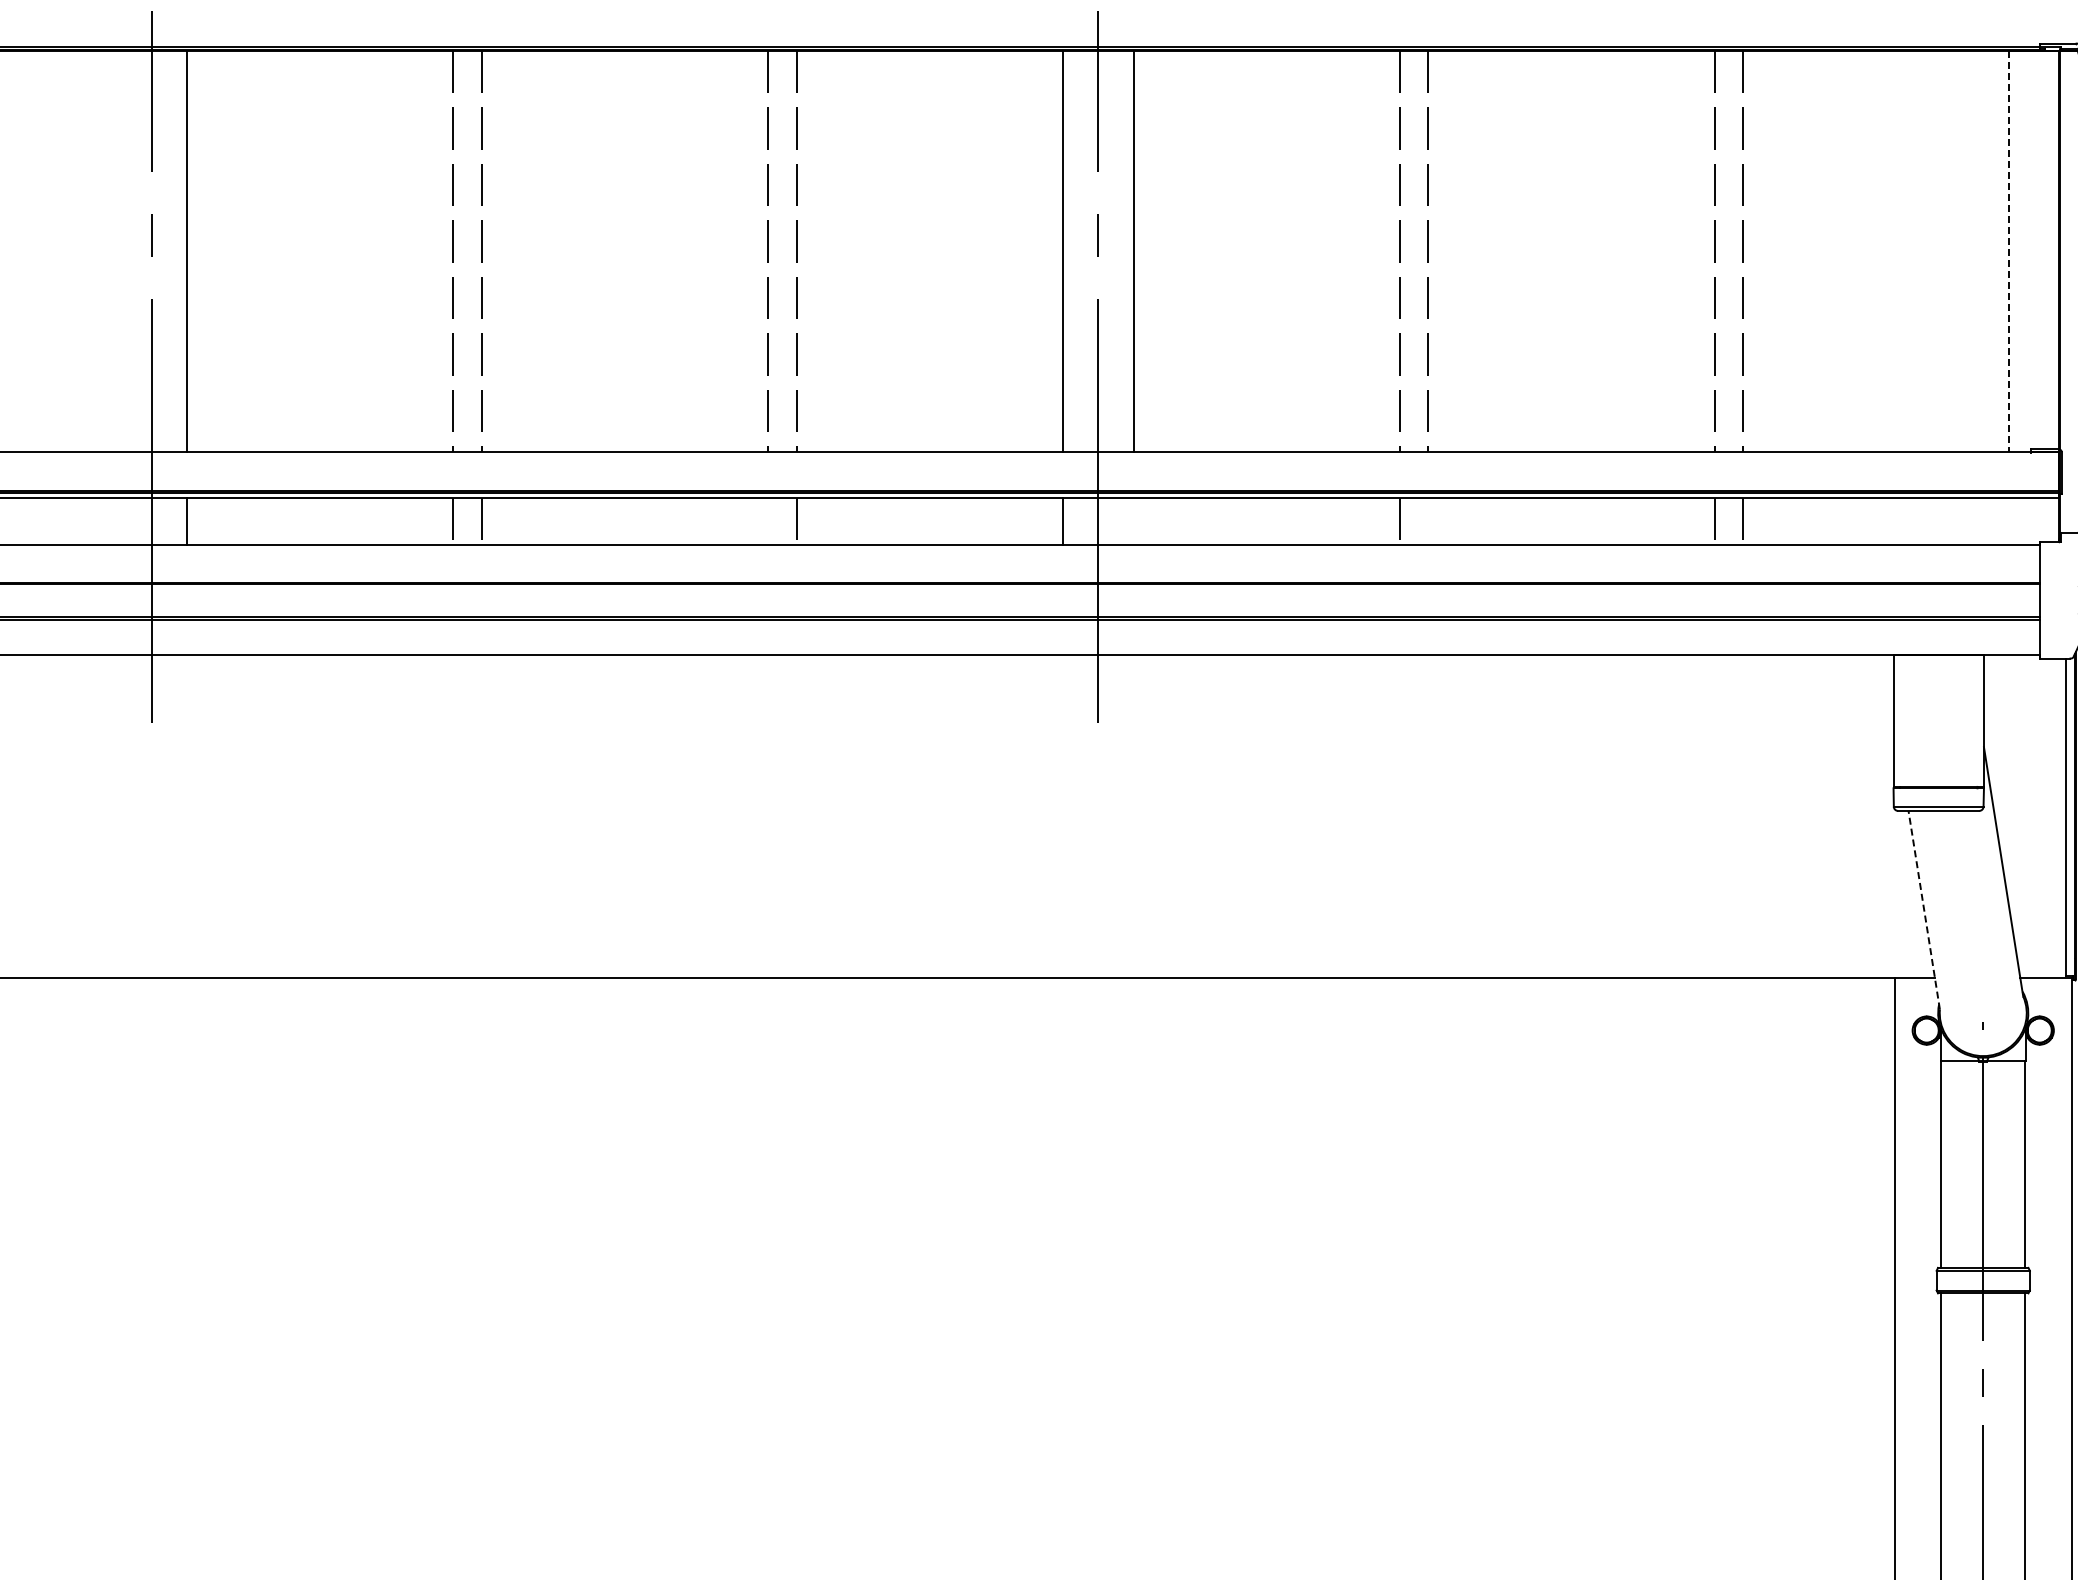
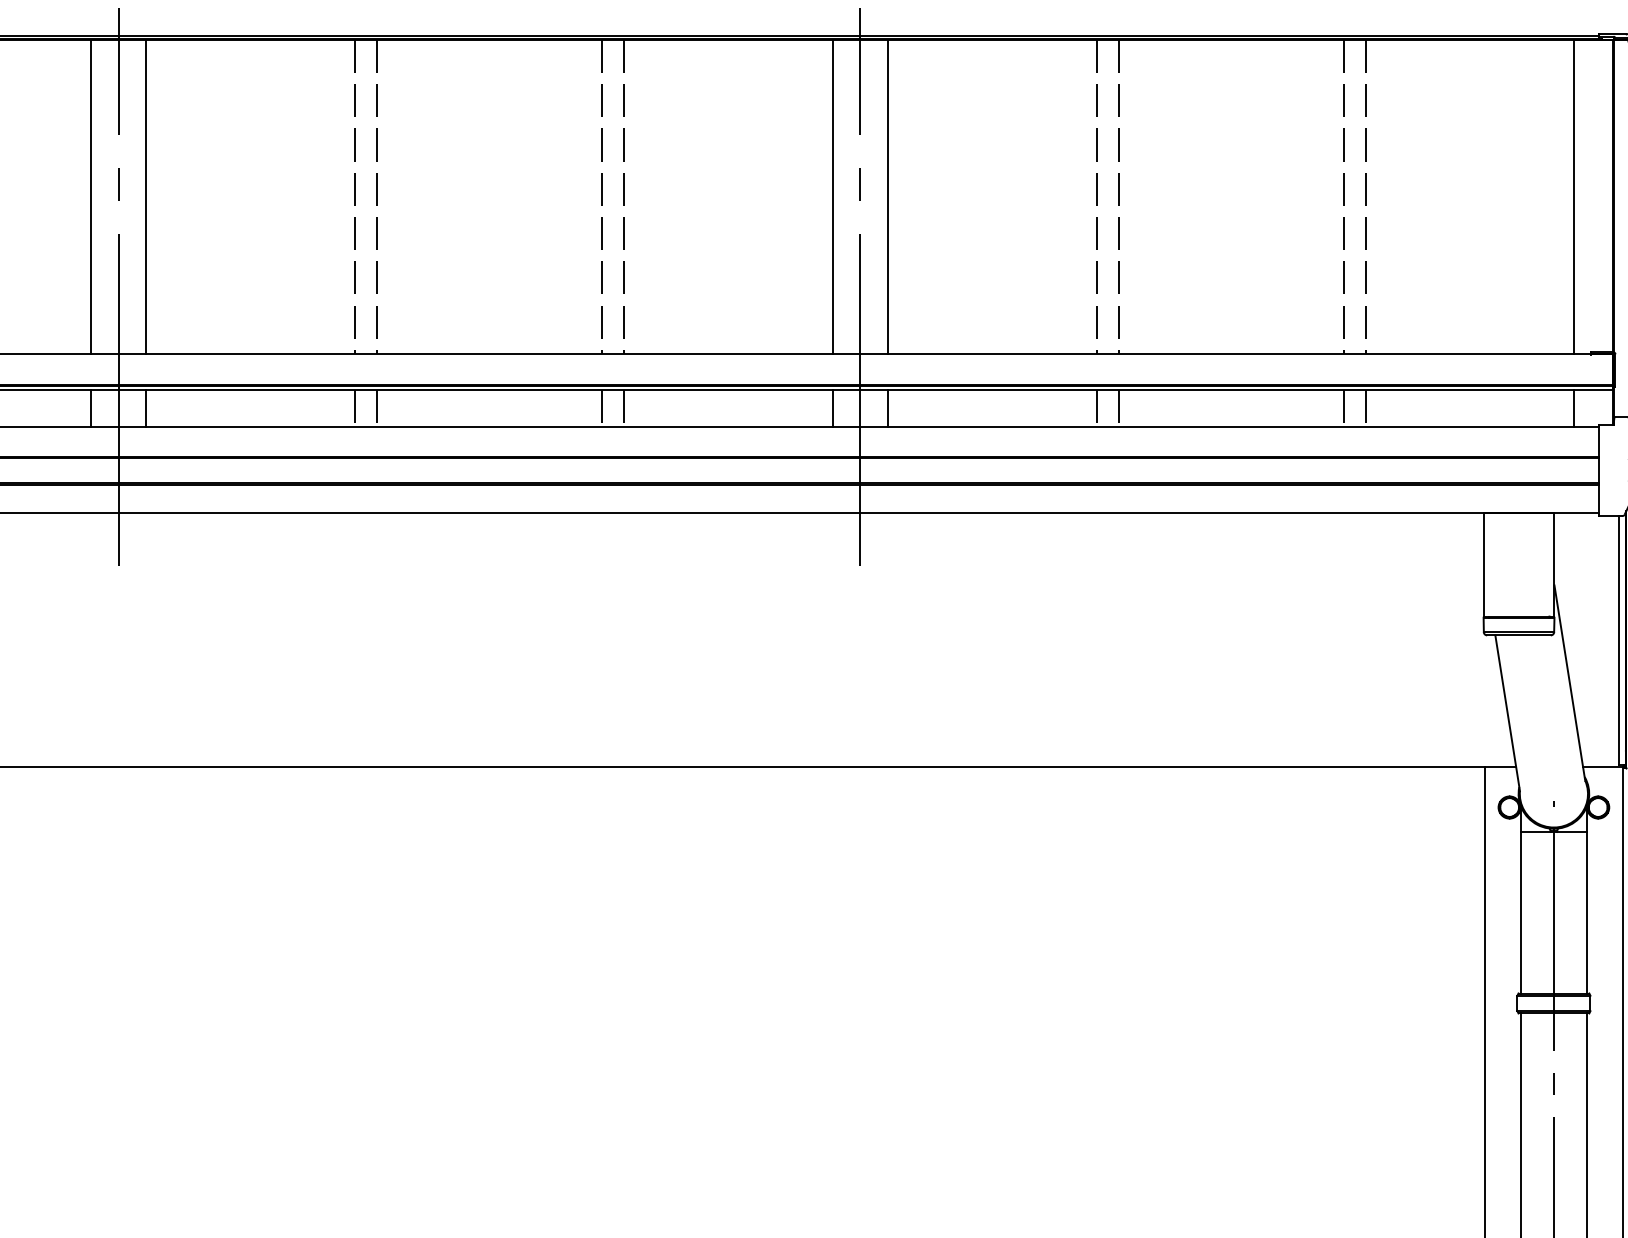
line: (116, 251) -> (91, 197), added
line: (2009, 251) -> (1574, 197), dashed -> solid
line: (2009, 520) -> (1574, 407), added
line: (116, 521) -> (91, 408), added
line: (768, 521) -> (602, 408), added
line: (1133, 521) -> (888, 408), added
line: (1428, 521) -> (1119, 408), added
line: (1924, 909) -> (1507, 712), dashed -> solid

